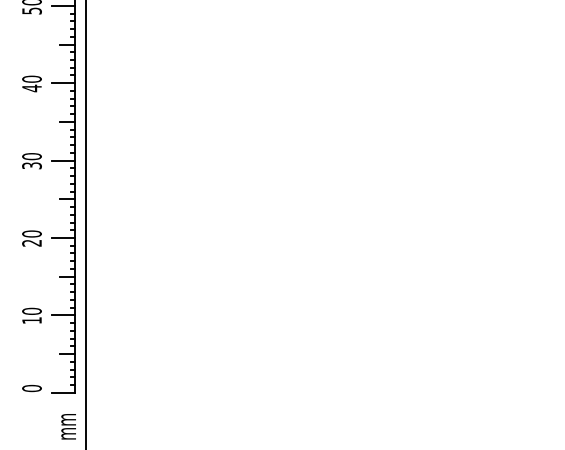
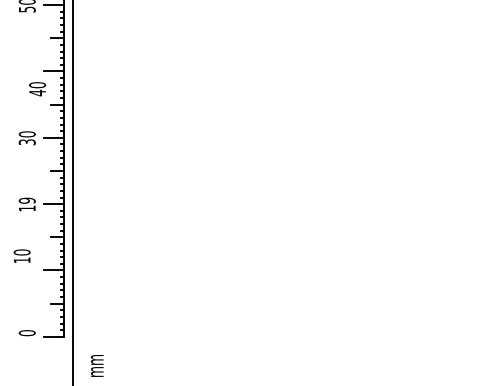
text: (31, 83) -> (37, 88), moved
text: (31, 238) -> (26, 204), 20 -> 19
text: (31, 315) -> (21, 256), moved
text: (68, 426) -> (97, 365), moved

